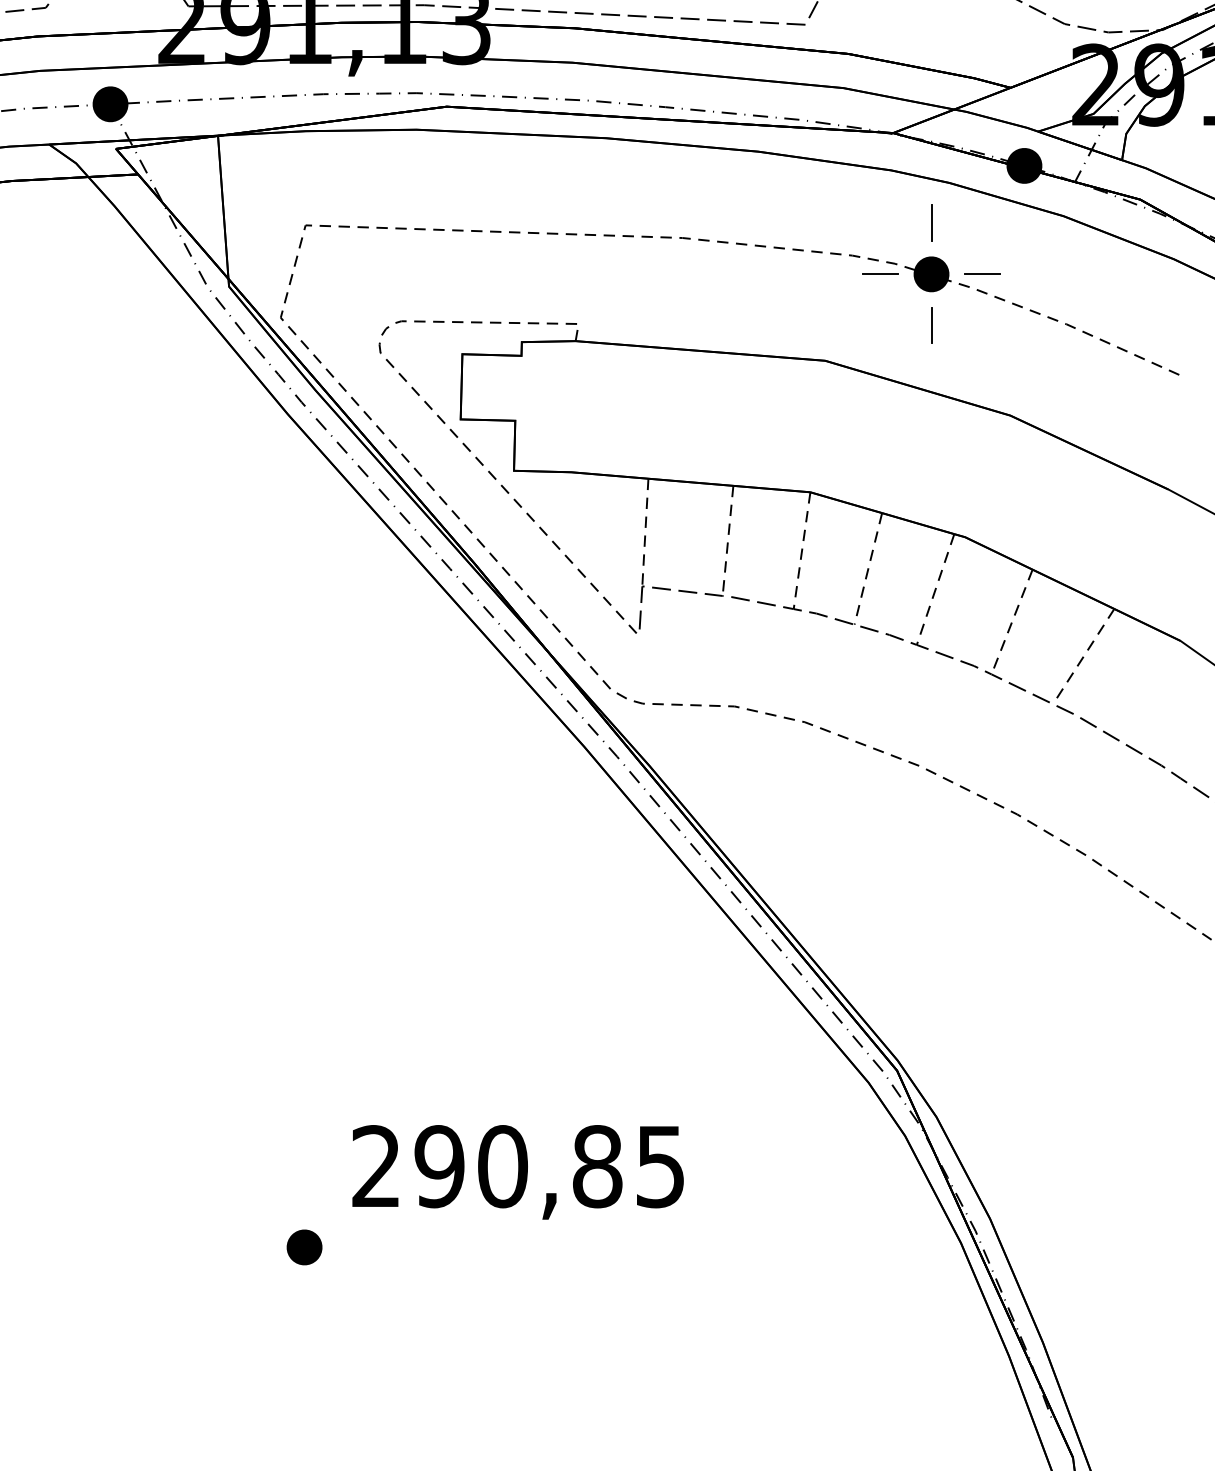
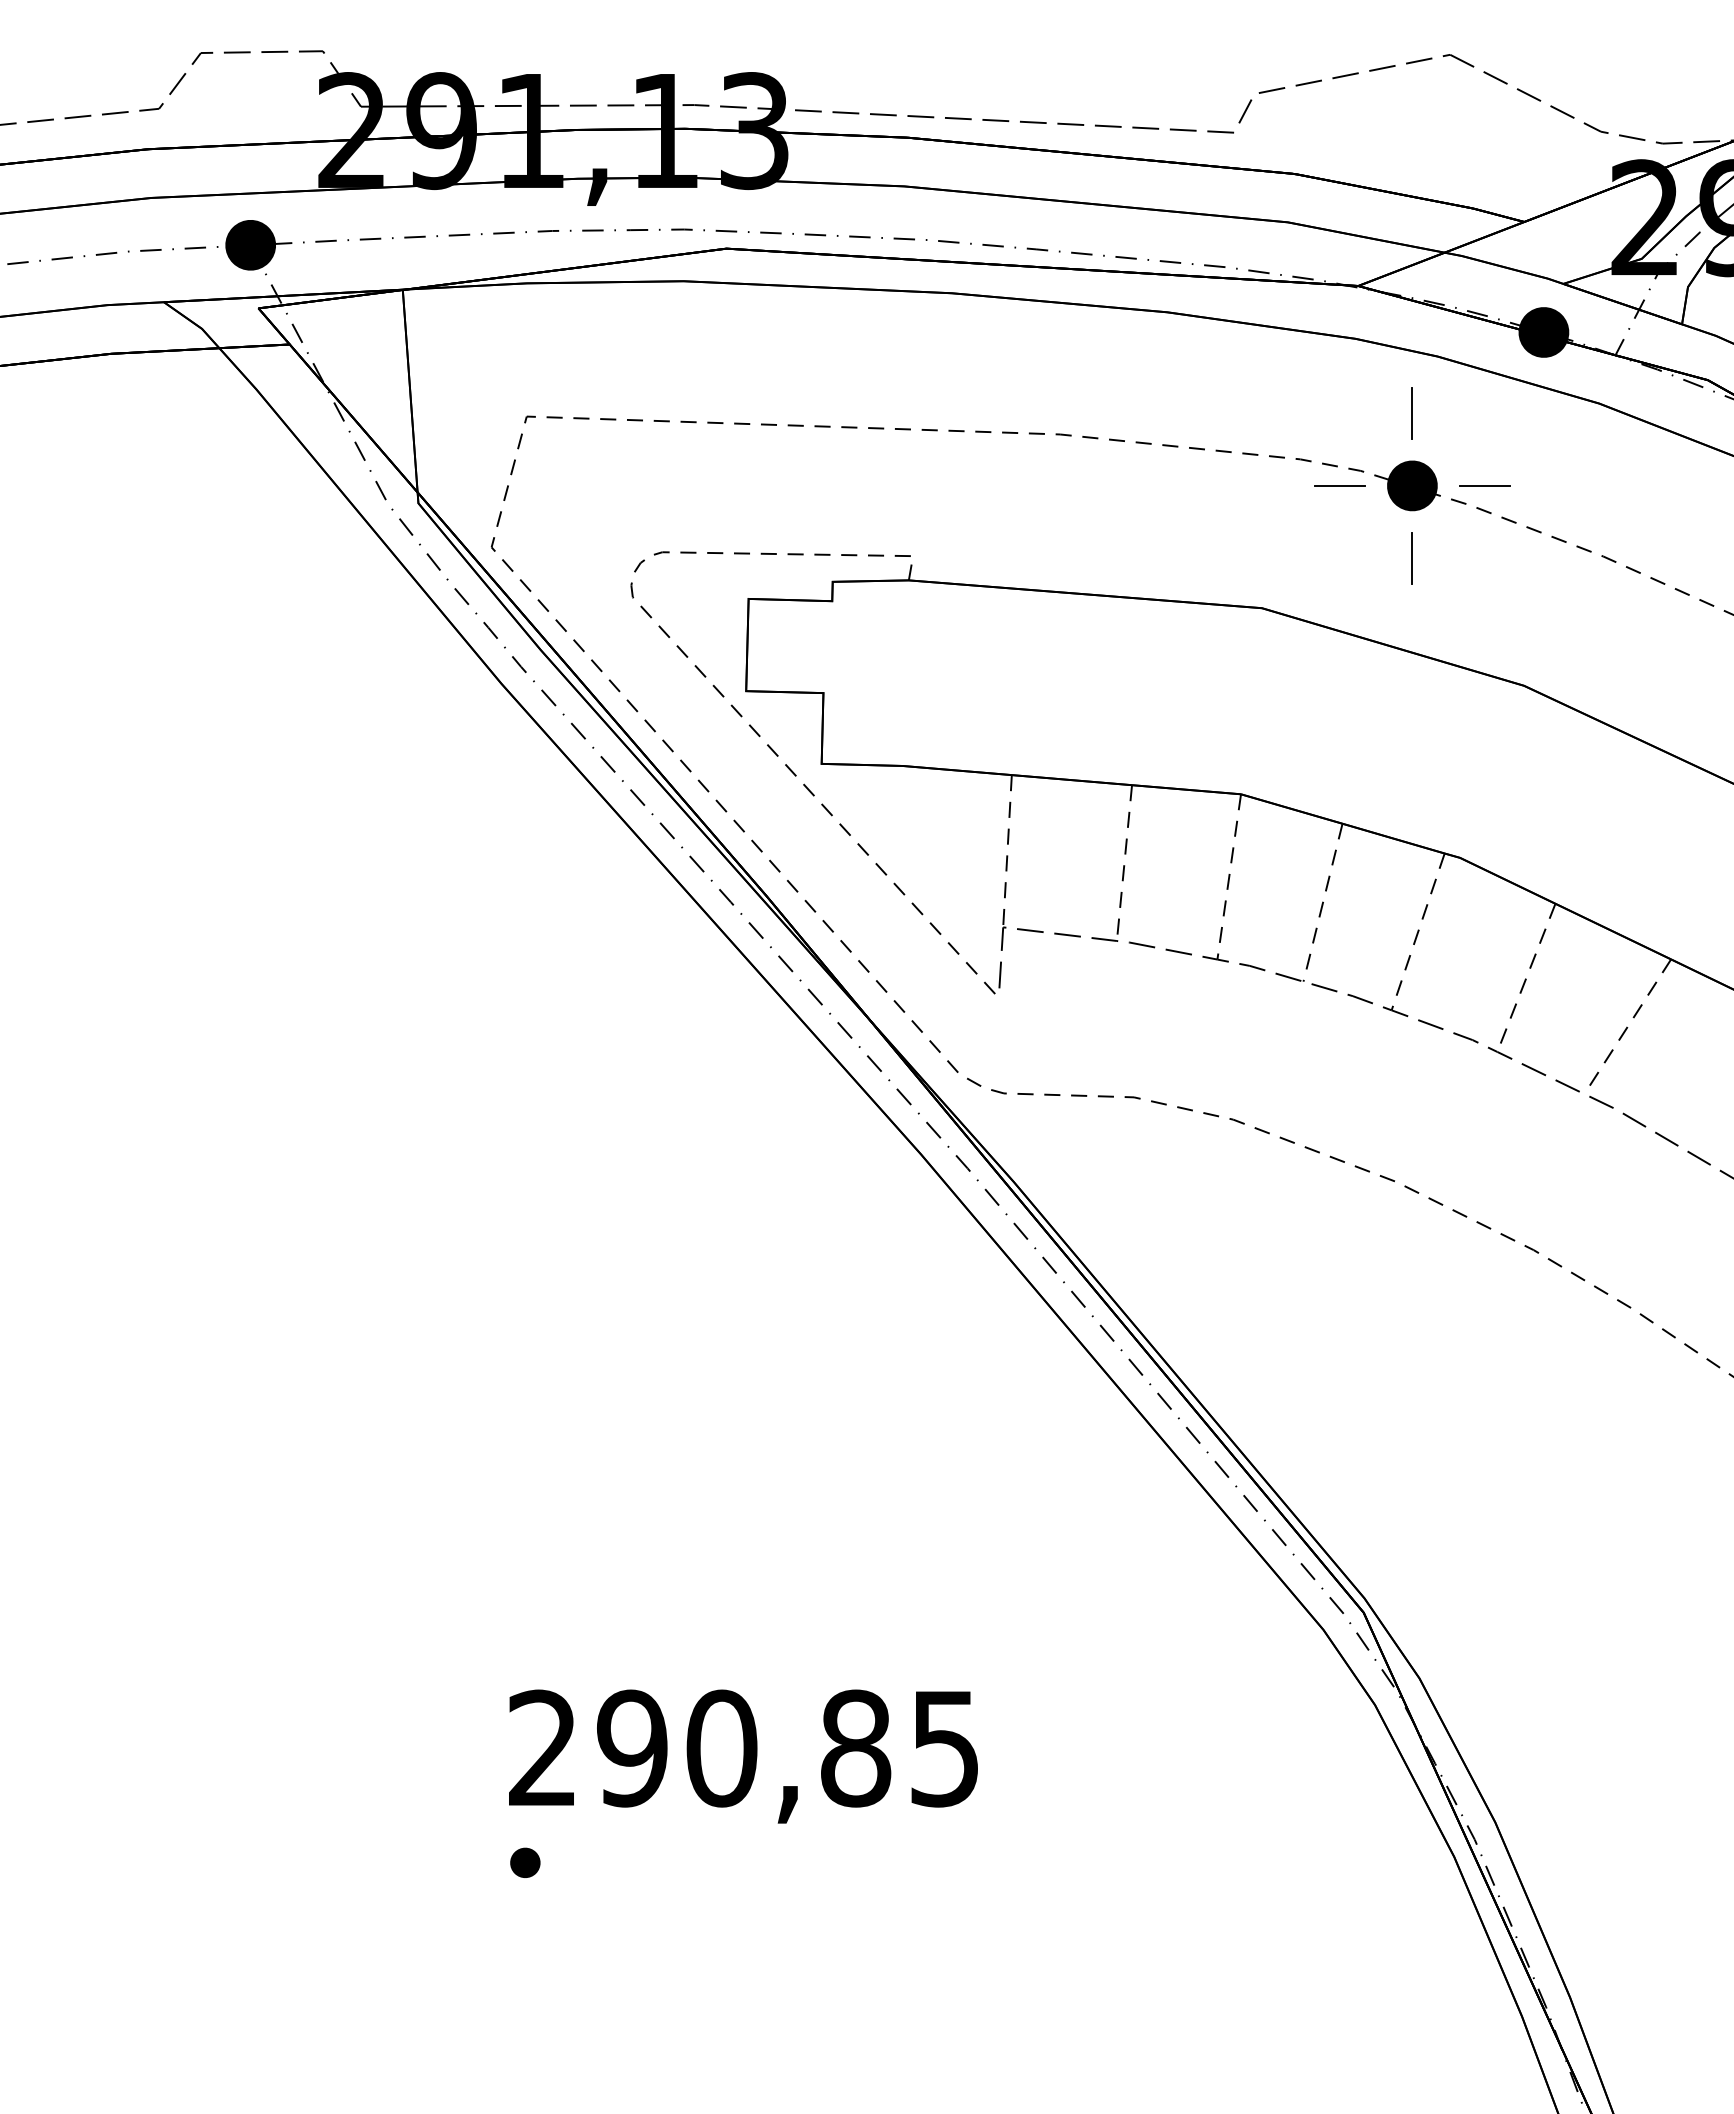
text: (518, 1172) -> (743, 1756), moved
part: (304, 1247) -> (525, 1862), size x0.6

